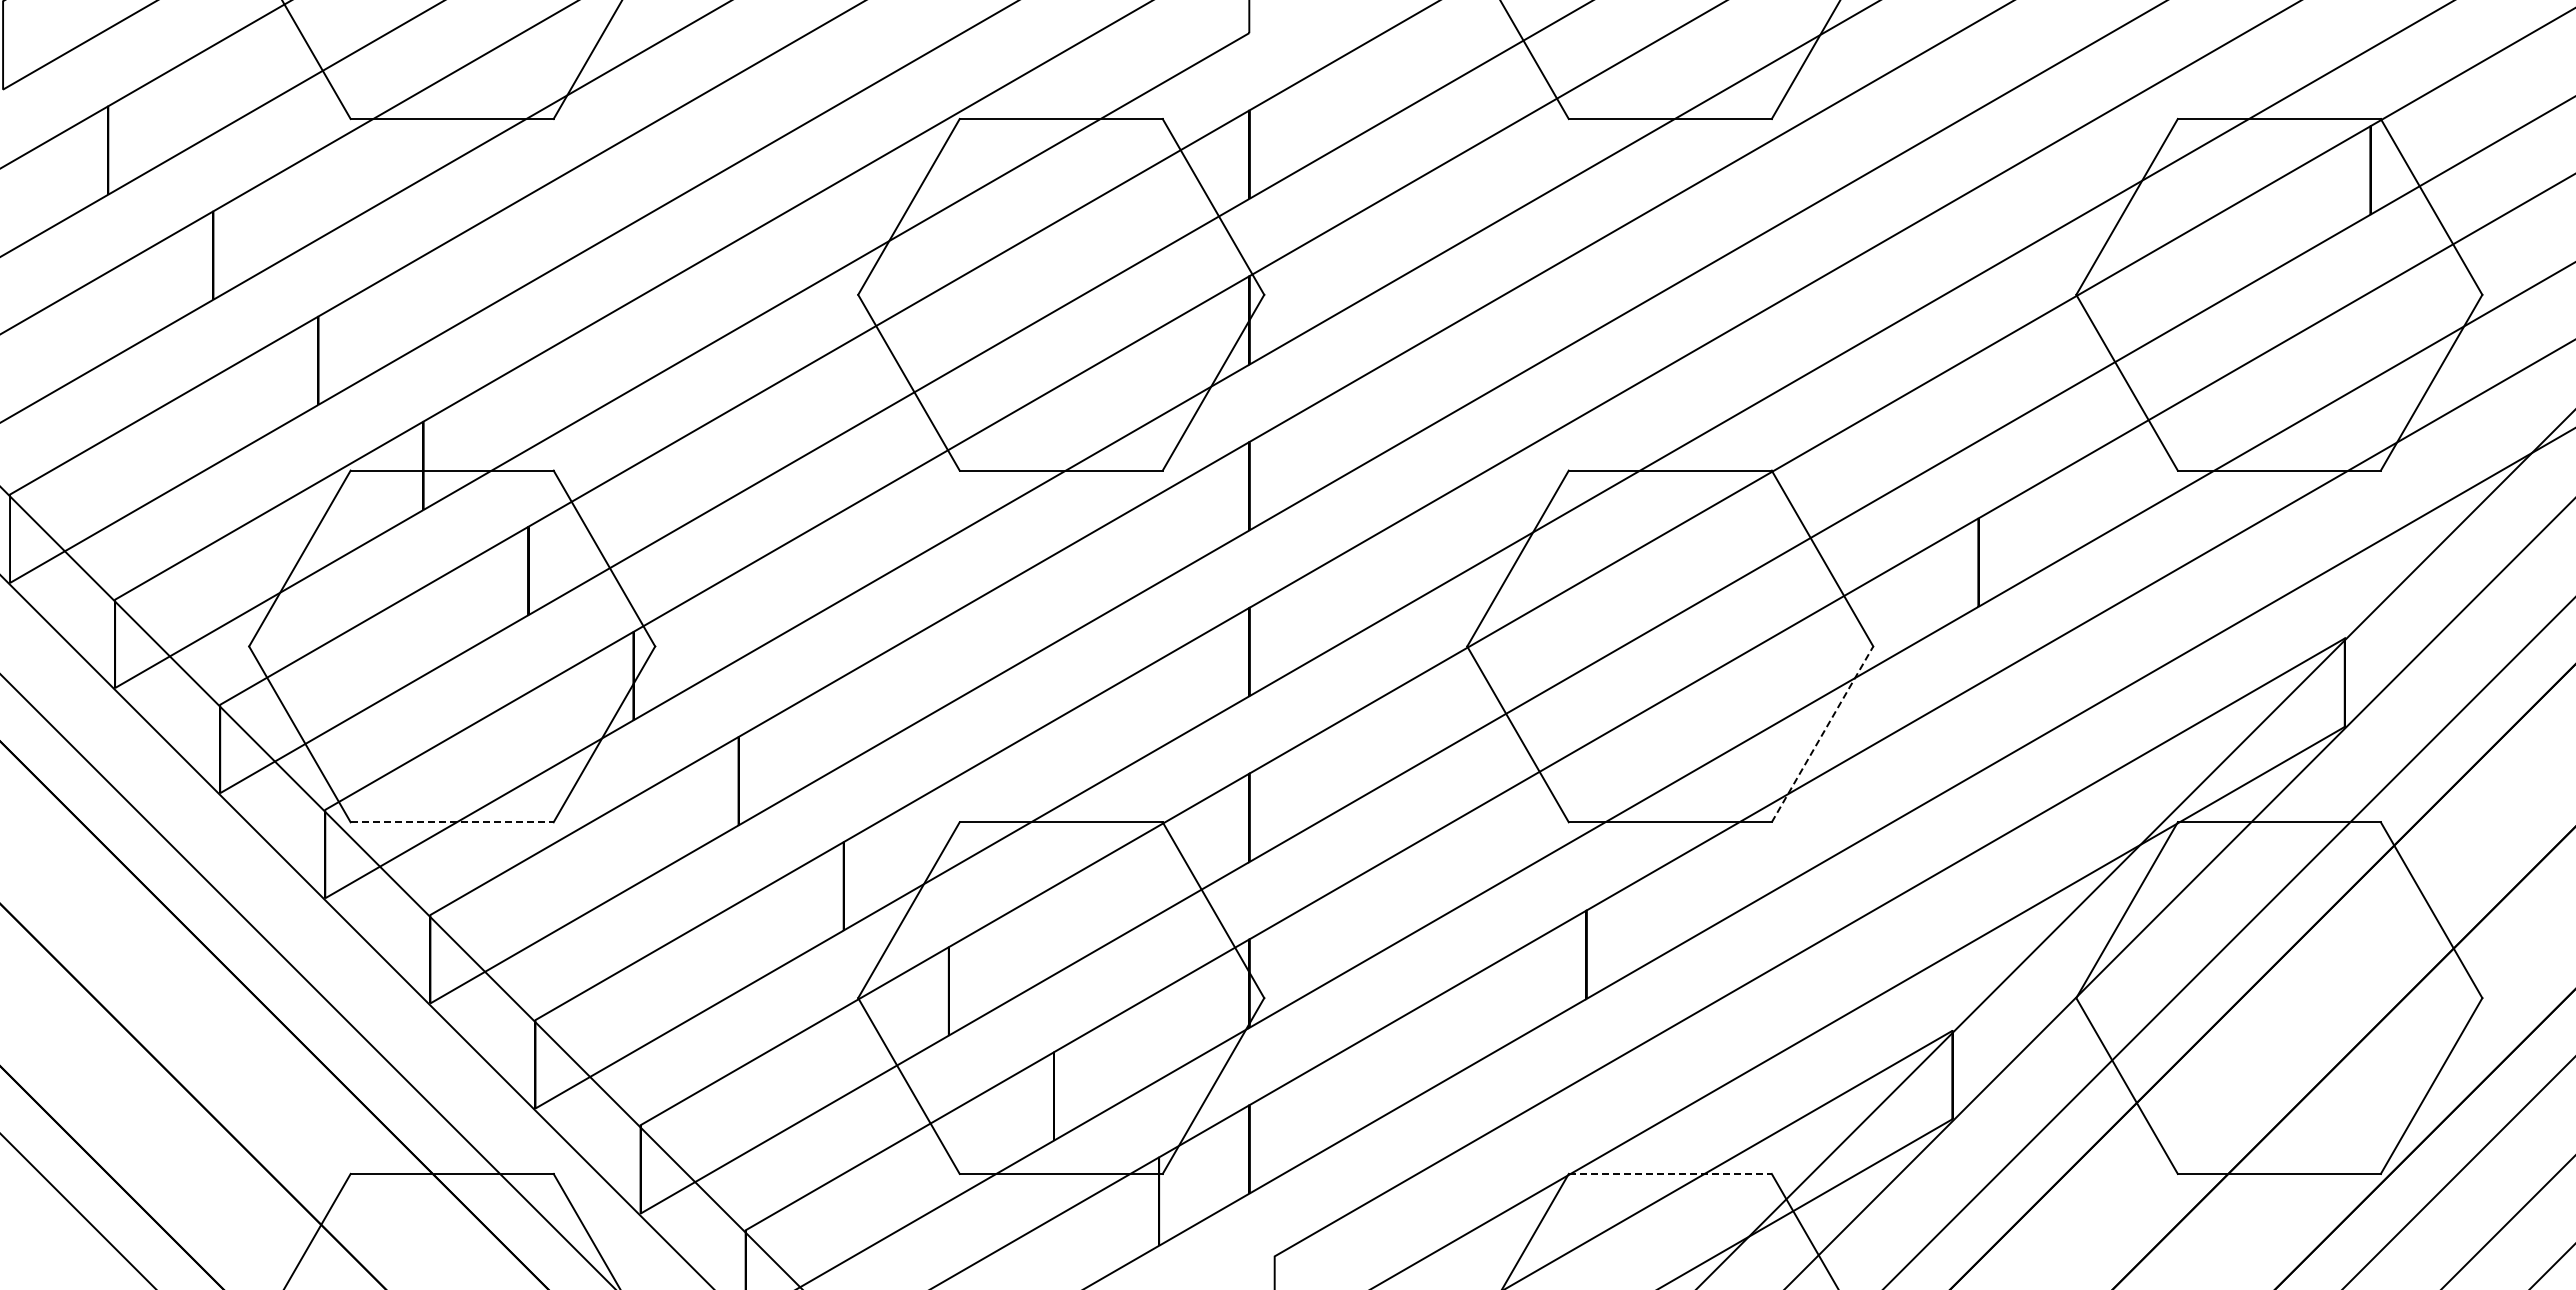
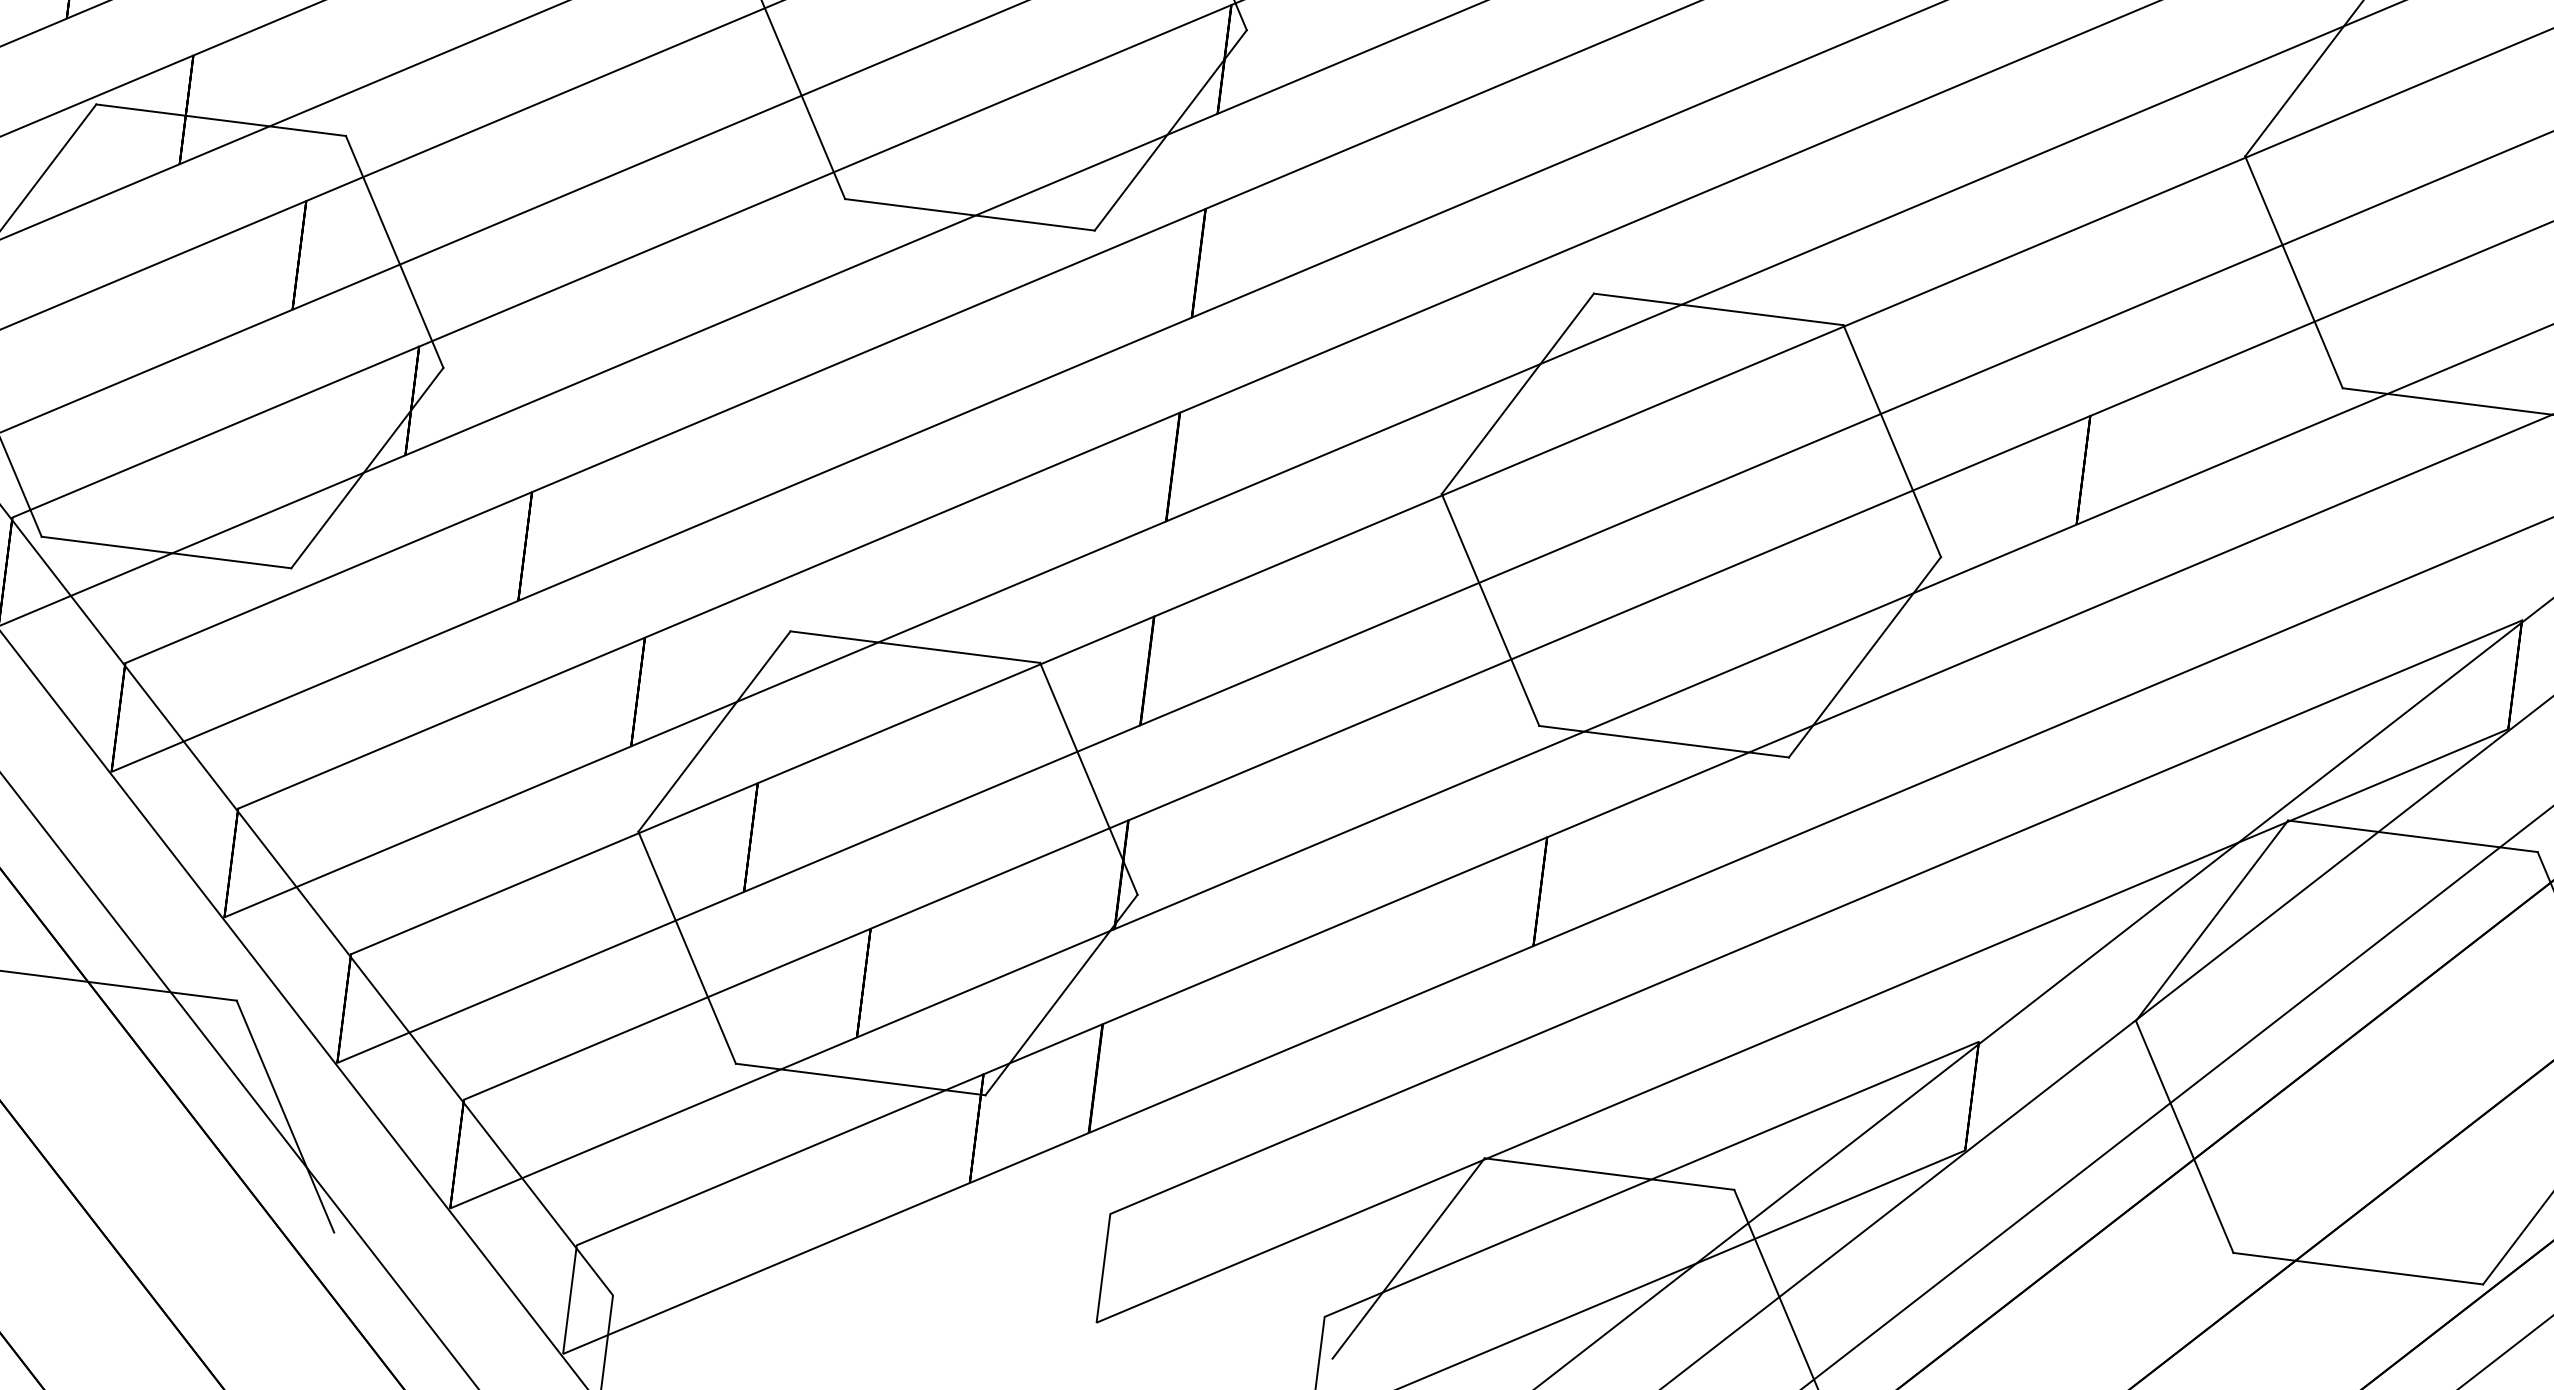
line: (1822, 733) -> (1865, 656), dashed -> solid
line: (452, 822) -> (166, 552), dashed -> solid
line: (1670, 1173) -> (1609, 1173), dashed -> solid

